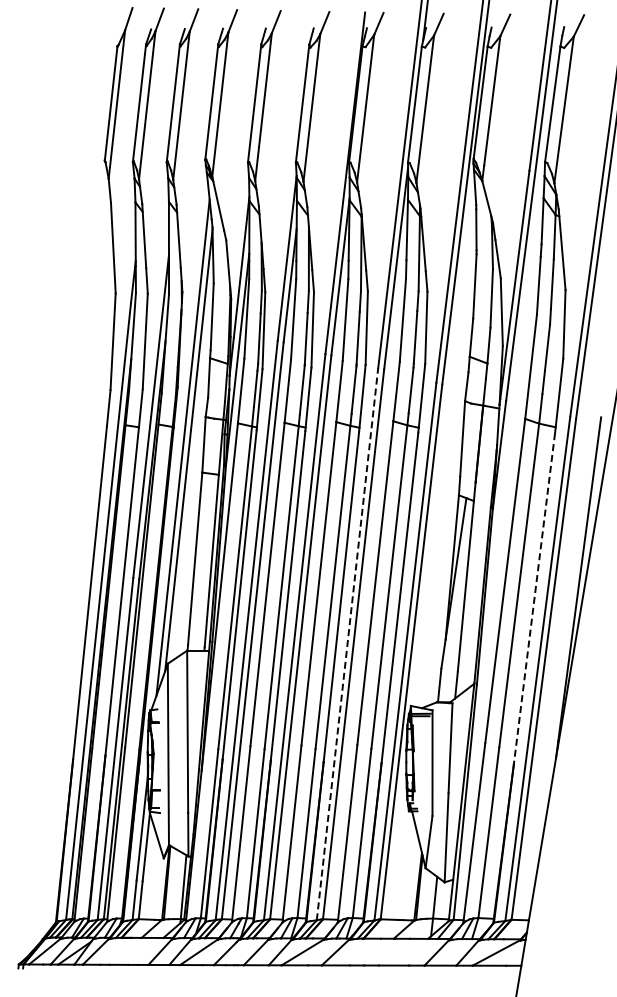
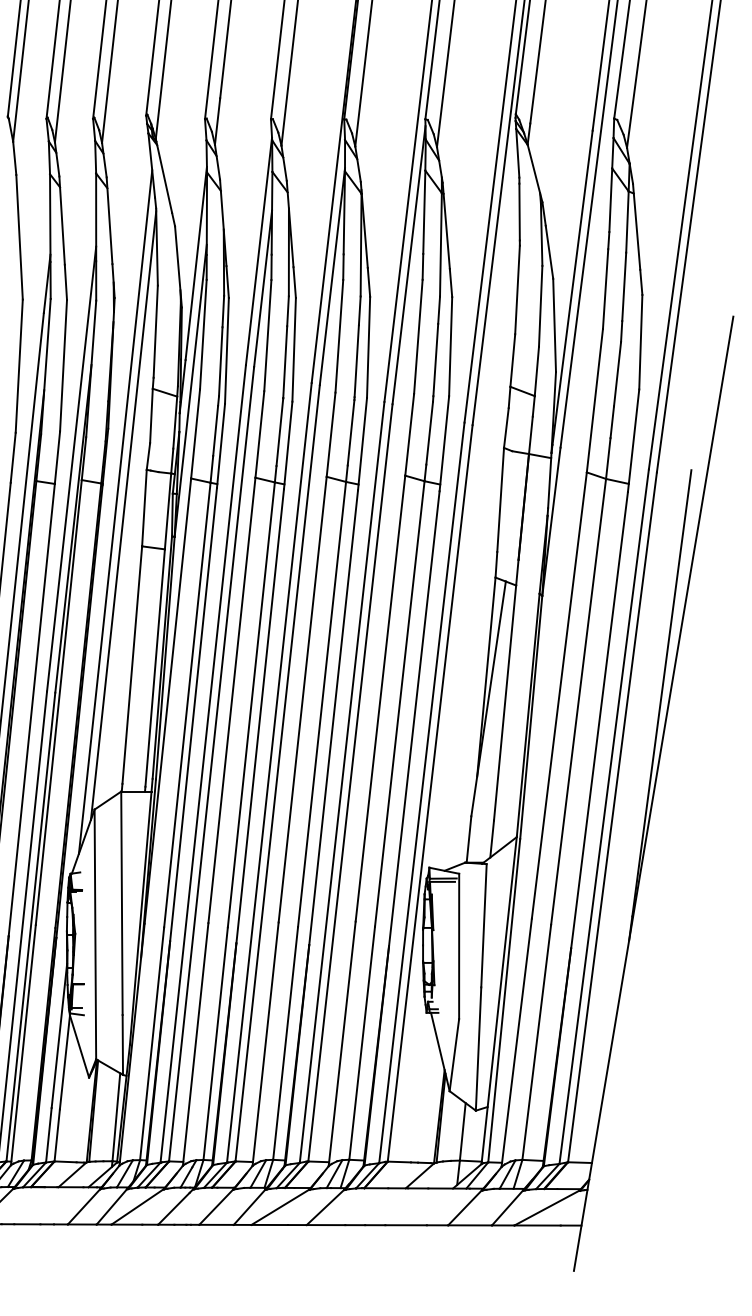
line: (534, 599) -> (599, 721), dashed -> solid
line: (347, 644) -> (342, 783), dashed -> solid

